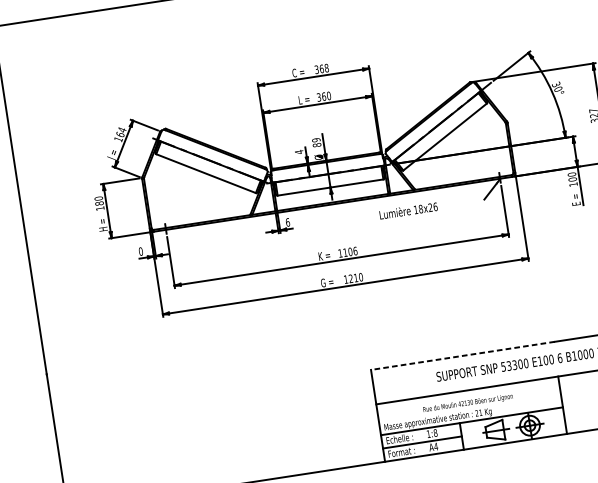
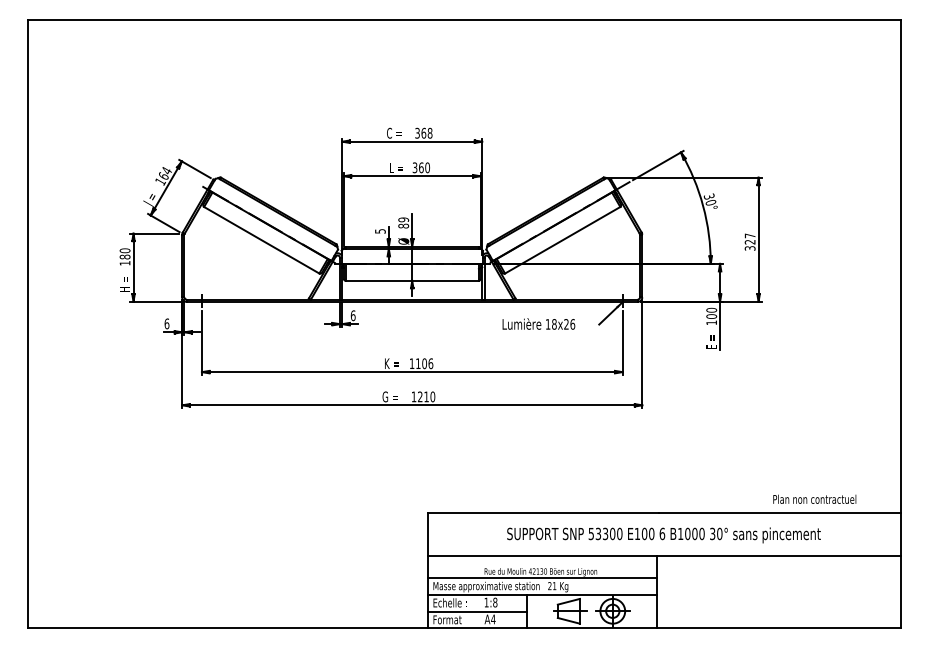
text: (299, 151) -> (380, 230), 4 -> 5
text: (408, 210) -> (538, 323), moved
text: (140, 251) -> (166, 323), 0 -> 6
line: (462, 355) -> (543, 512), dashed -> solid
line: (469, 408) -> (541, 578), added

